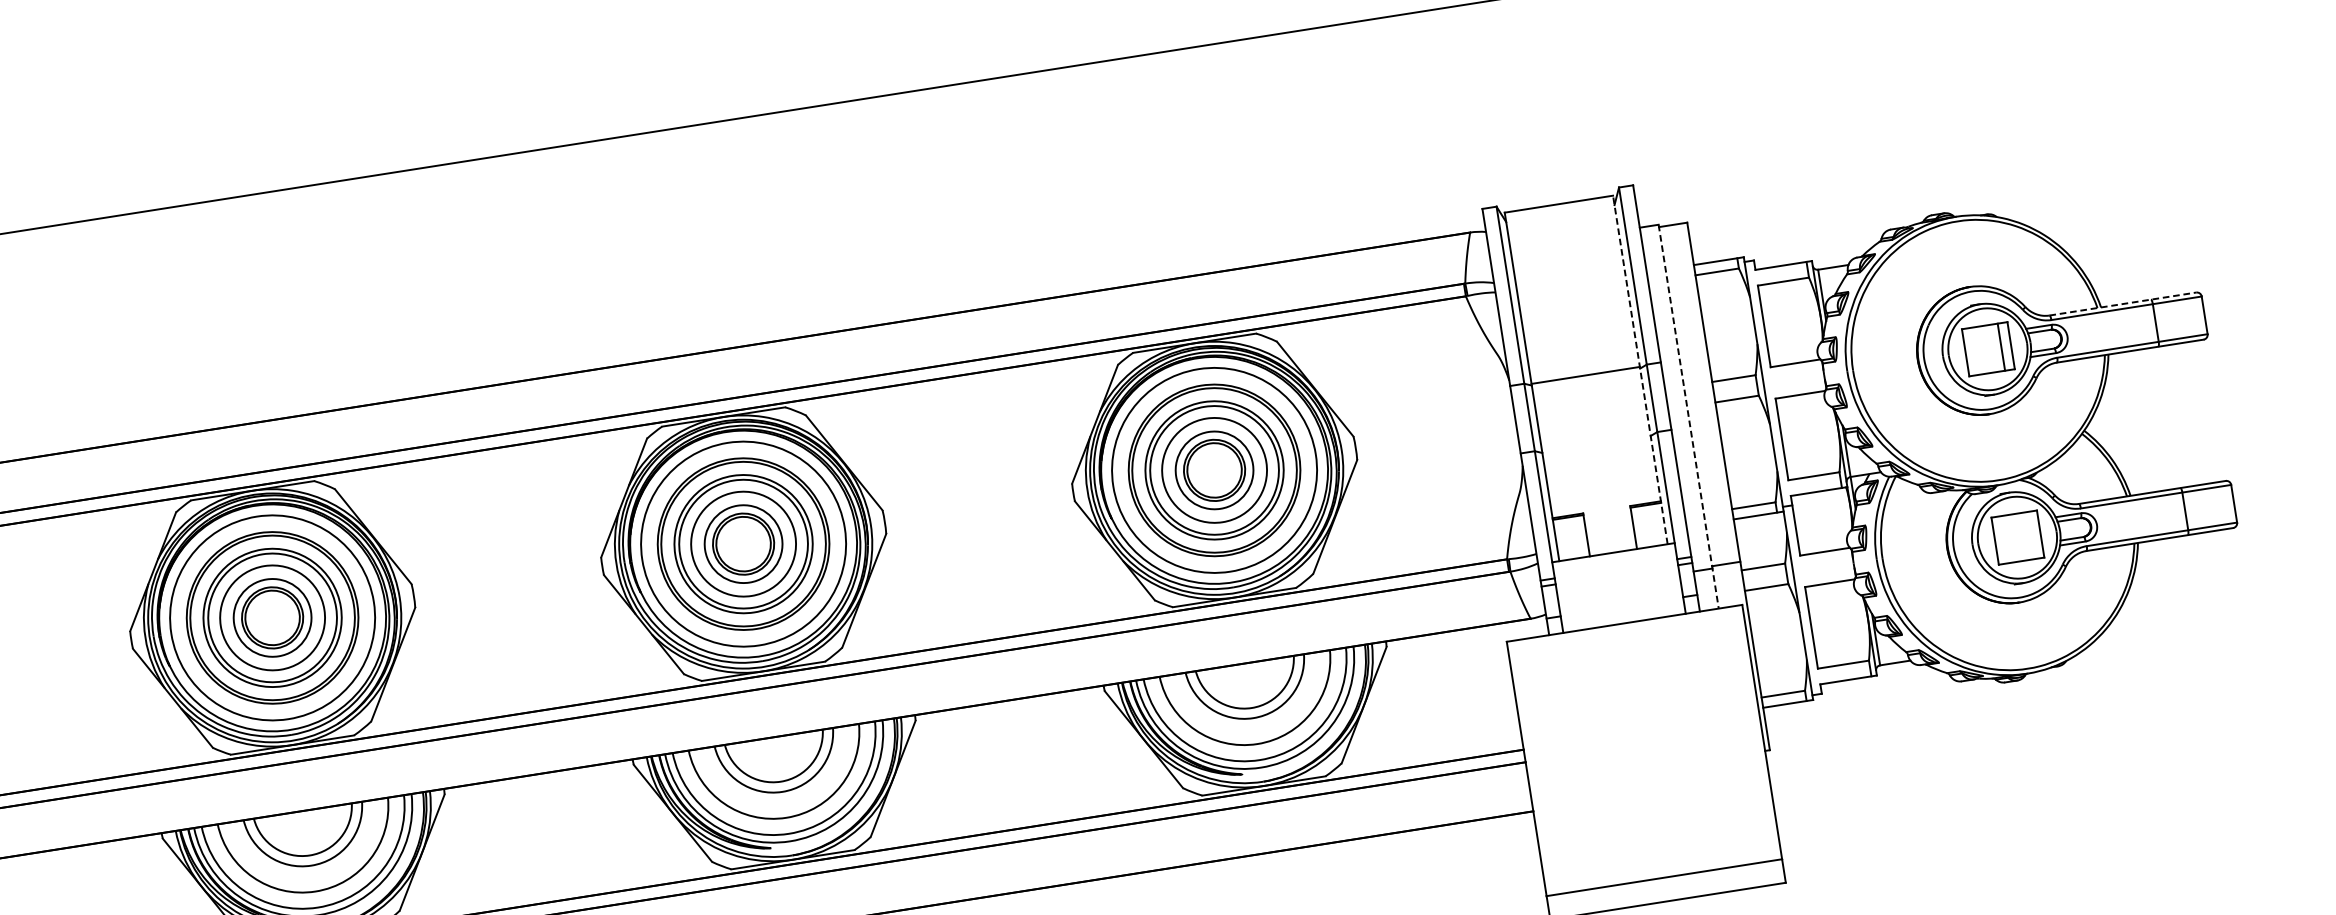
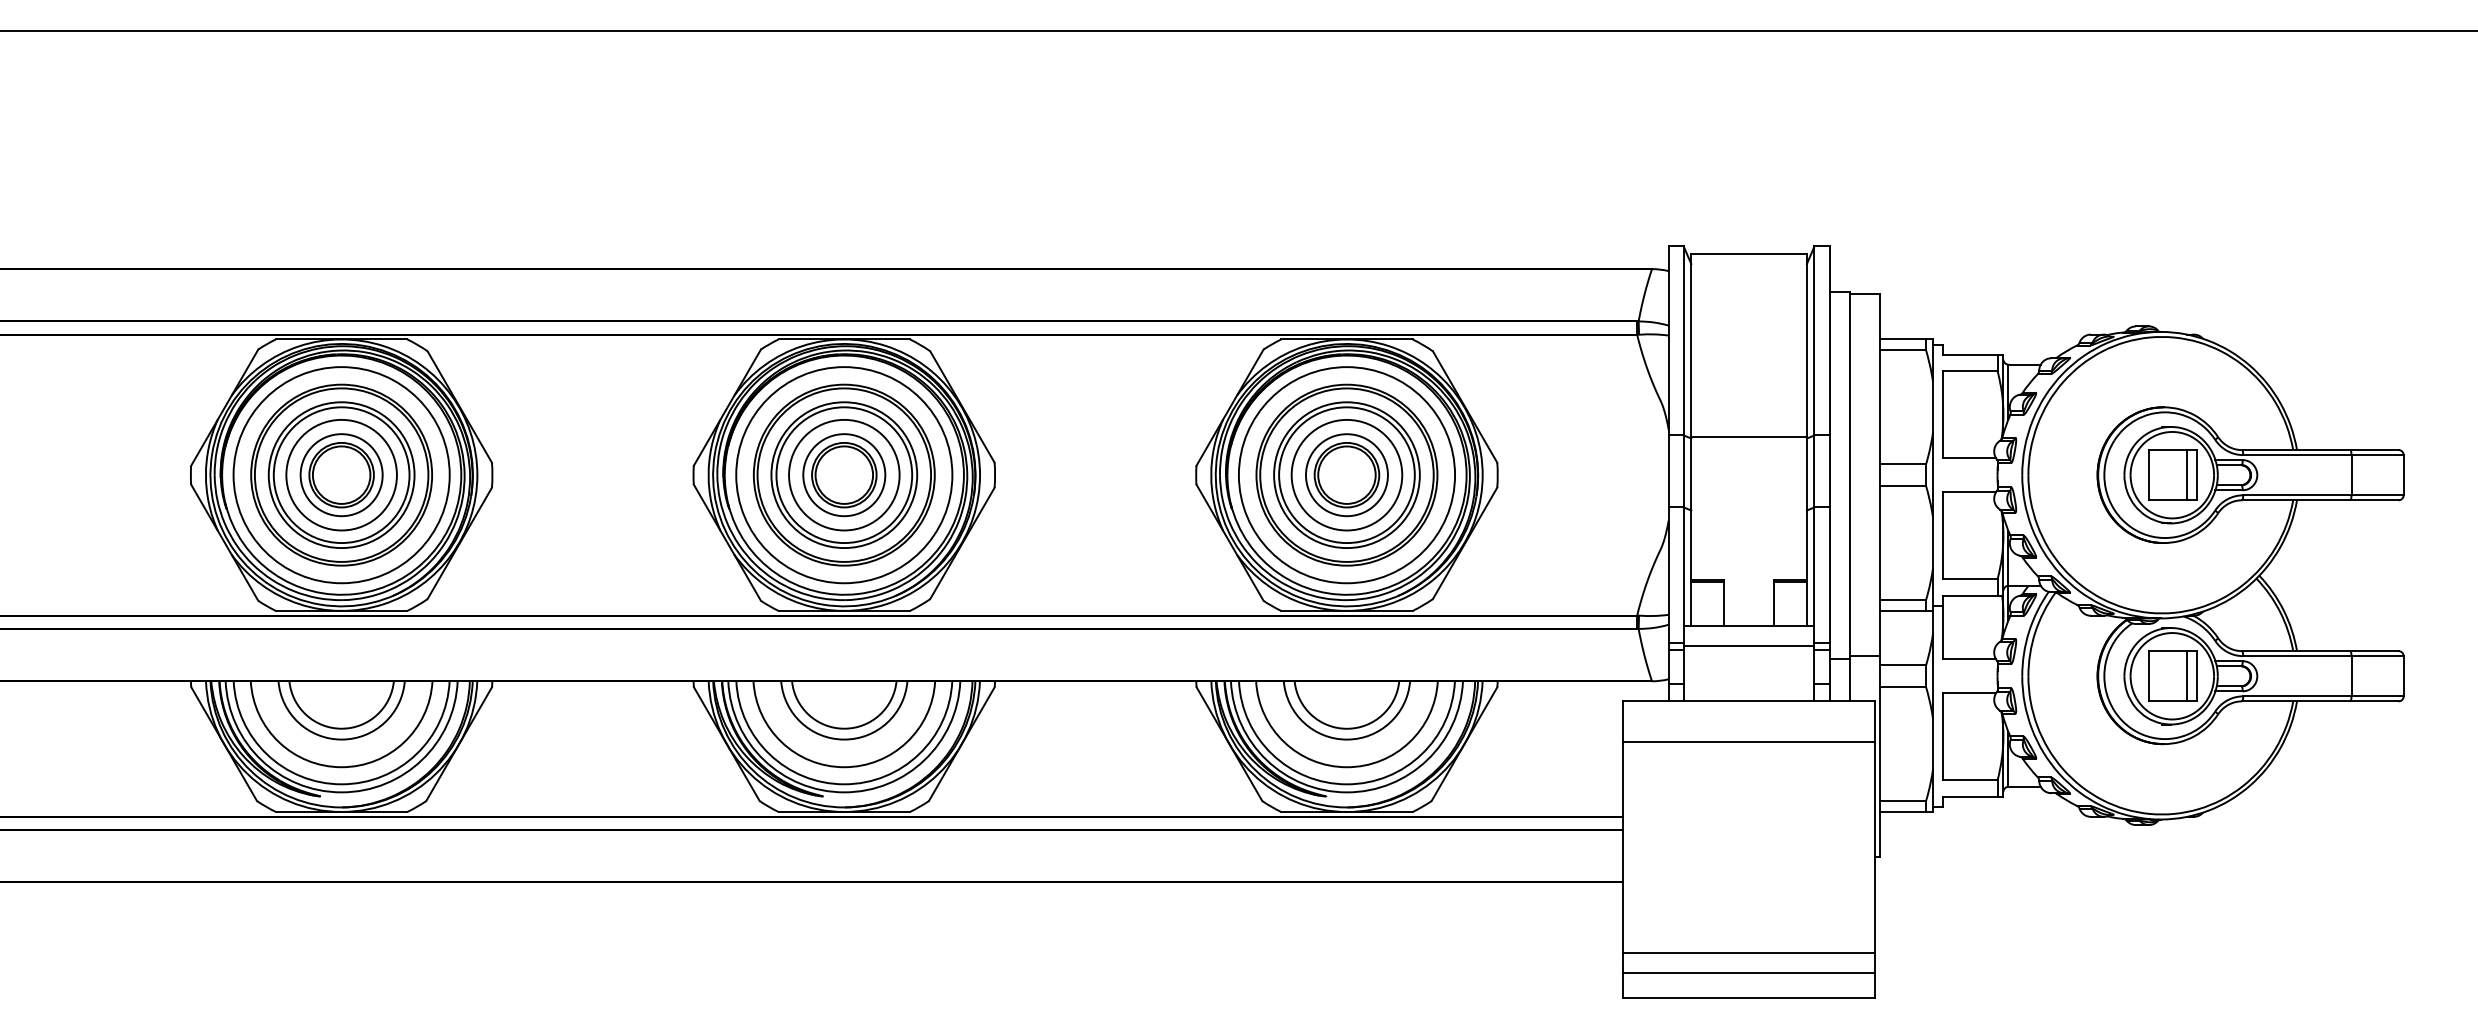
line: (2123, 304) -> (2320, 450), dashed -> solid
line: (1640, 370) -> (1806, 440), dashed -> solid
line: (1688, 416) -> (1849, 496), dashed -> solid
line: (2030, 535) -> (2186, 676), added
line: (1615, 572) -> (1748, 646), added
line: (1629, 661) -> (1748, 741), added
line: (1660, 858) -> (1748, 952), added

